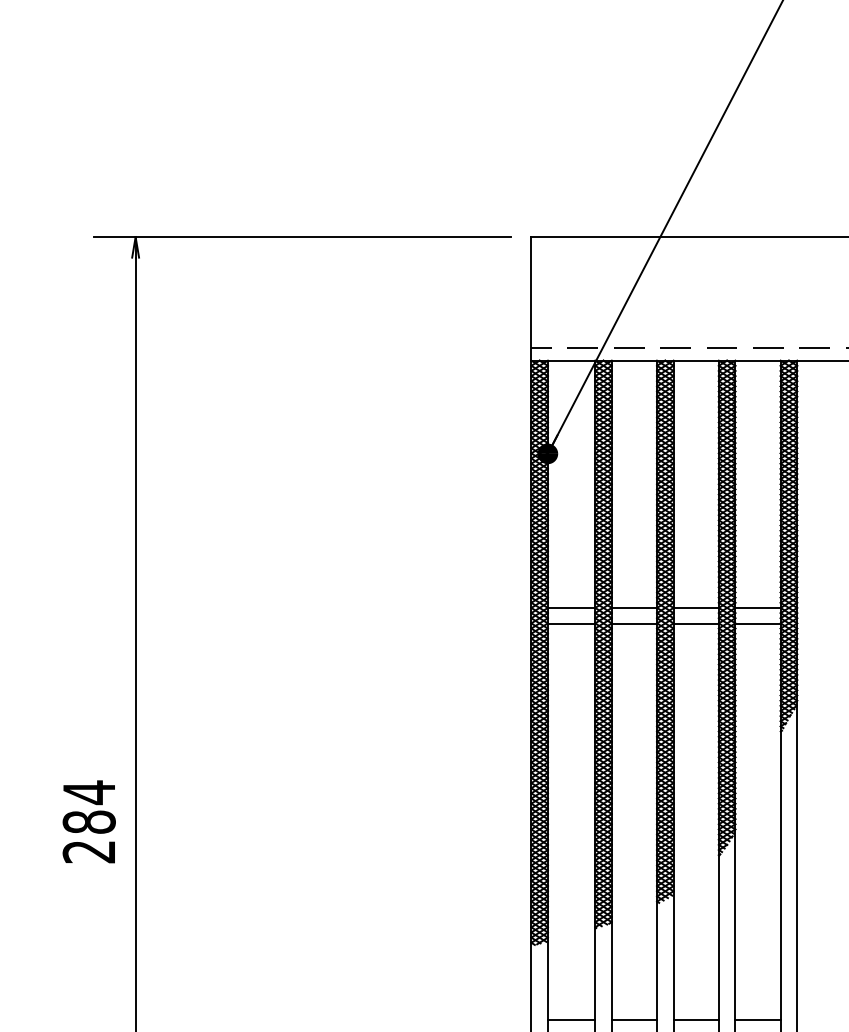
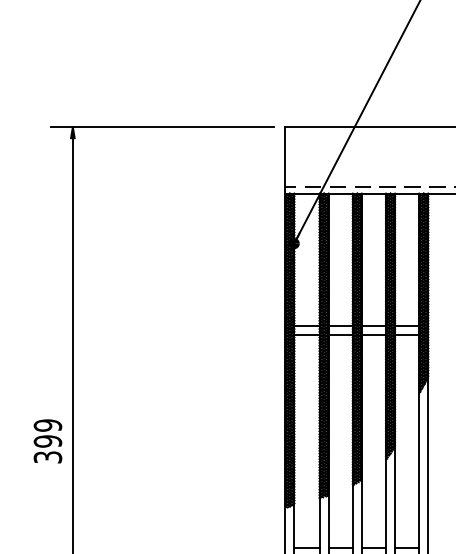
text: (88, 822) -> (47, 441), 284 -> 399

